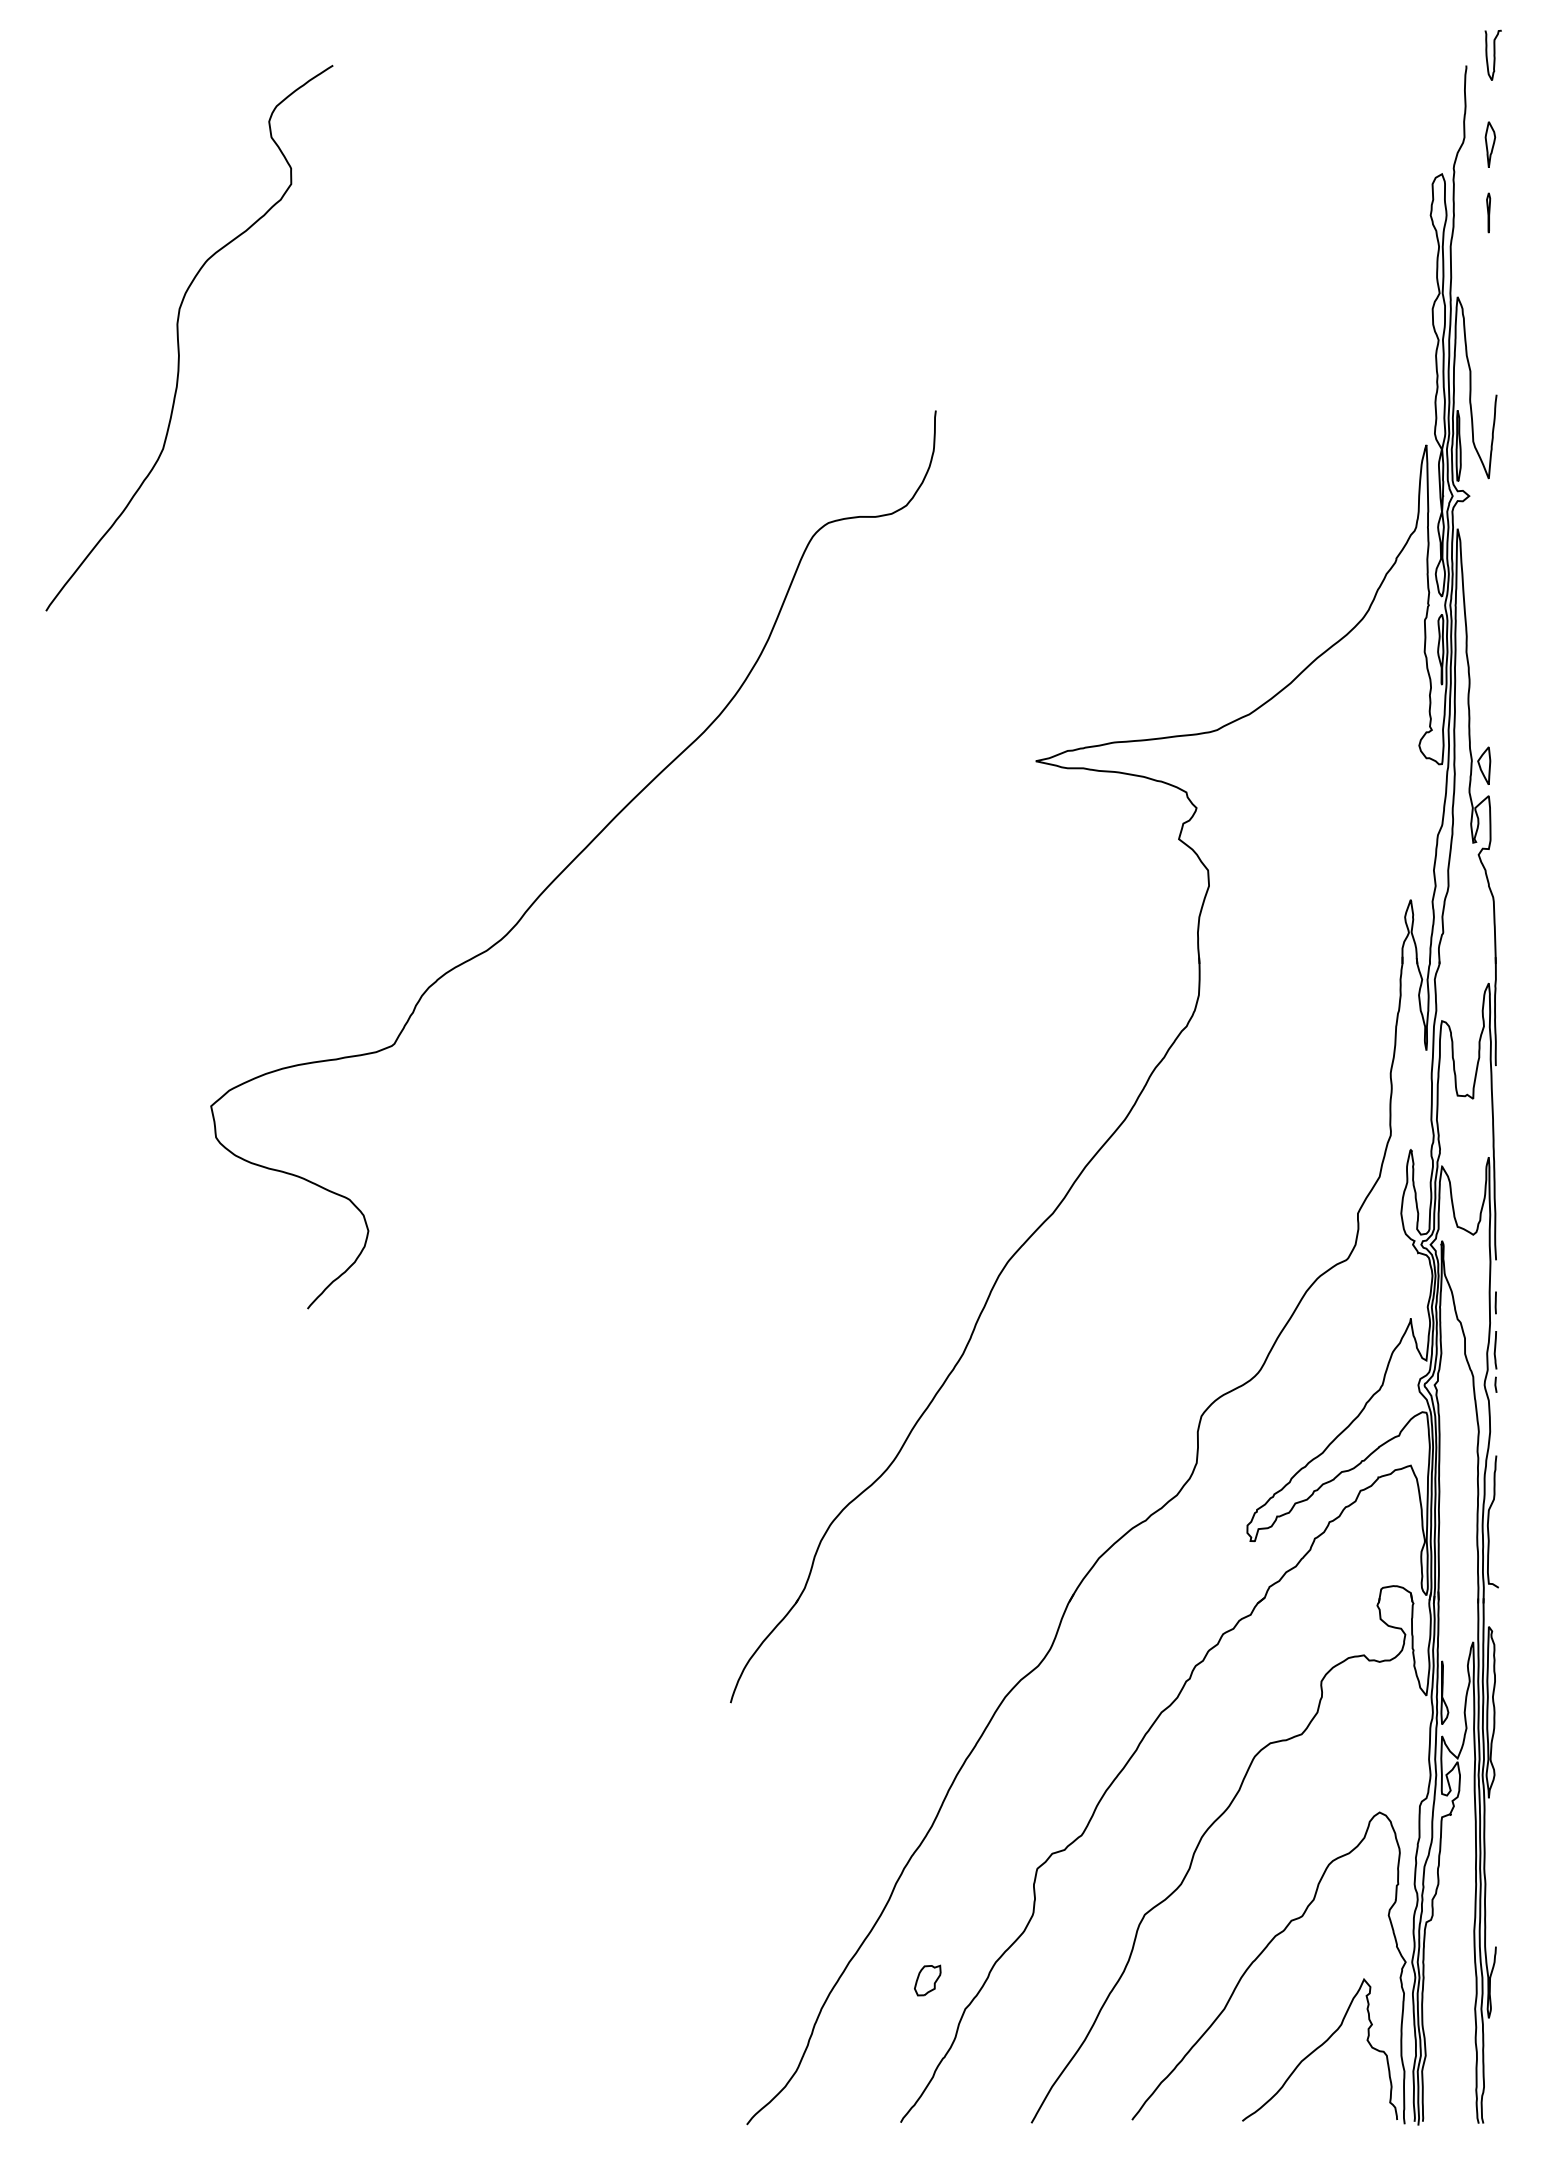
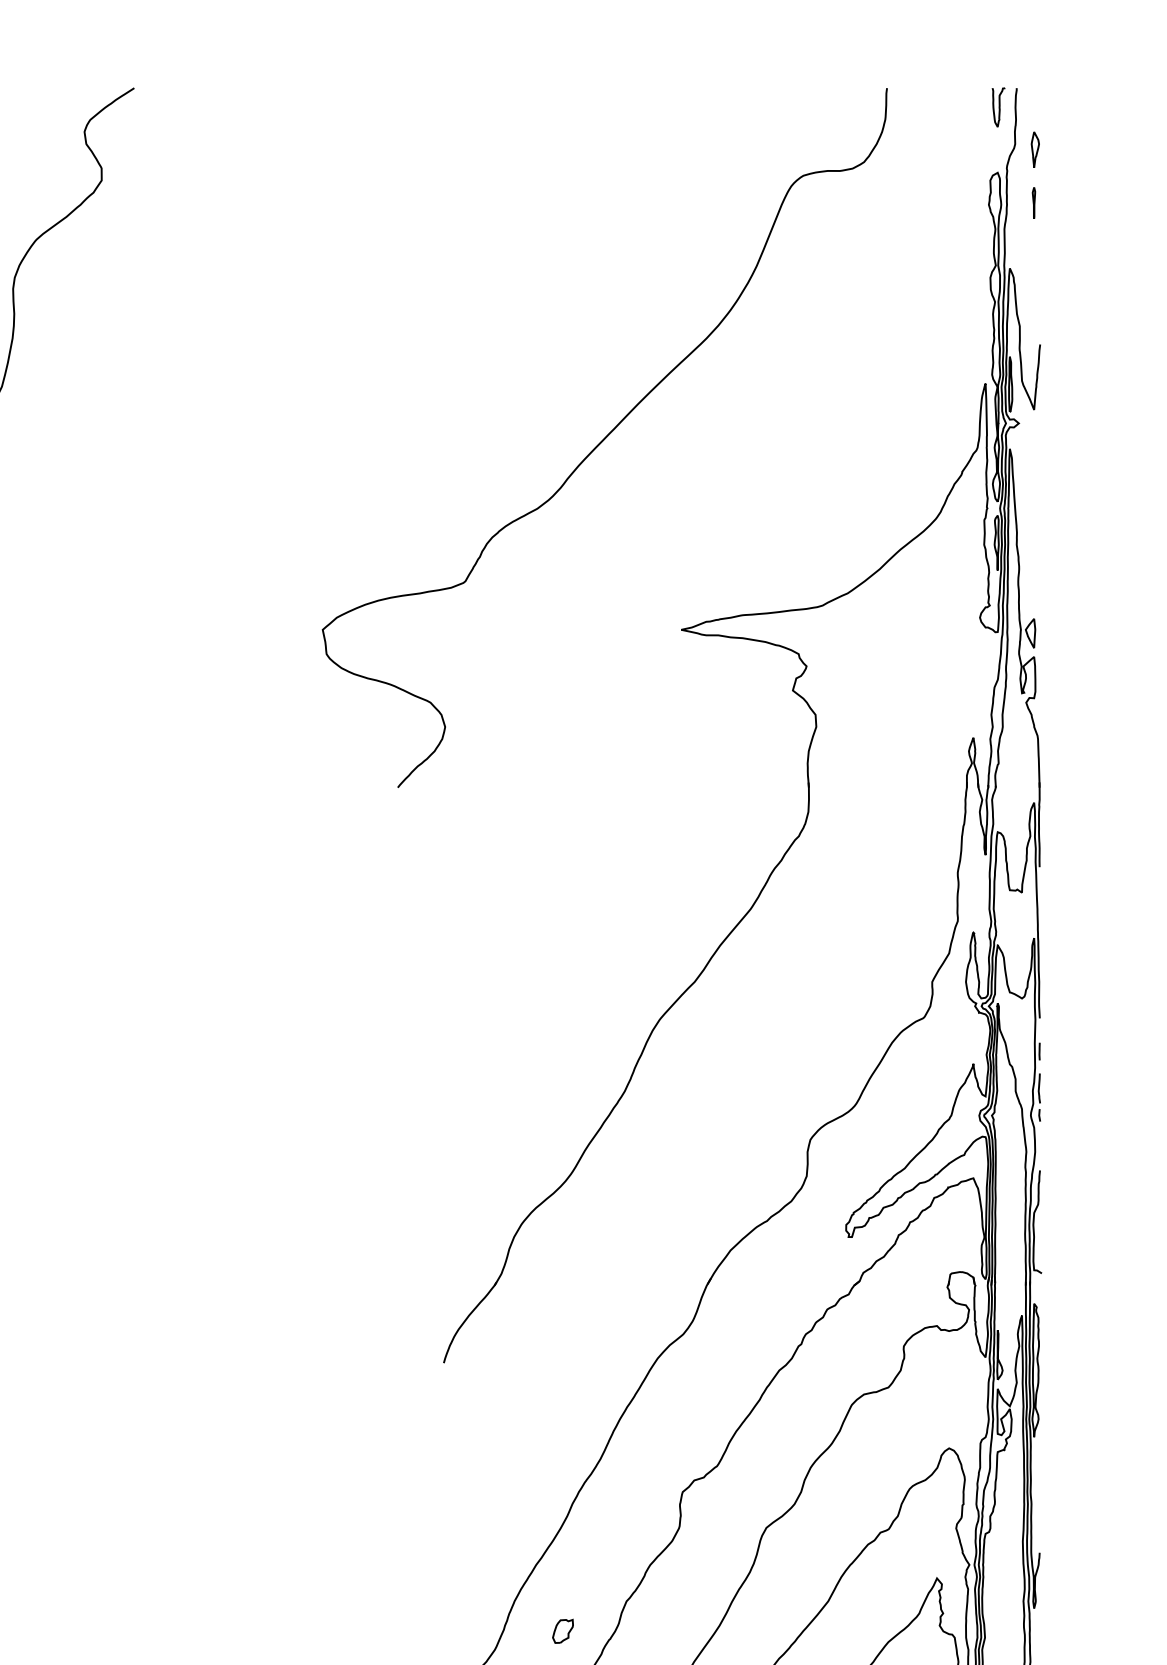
curve: (1493, 54) -> (998, 106), moved
curve: (573, 859) -> (604, 437), moved
part: (927, 1980) -> (562, 1631), moved

